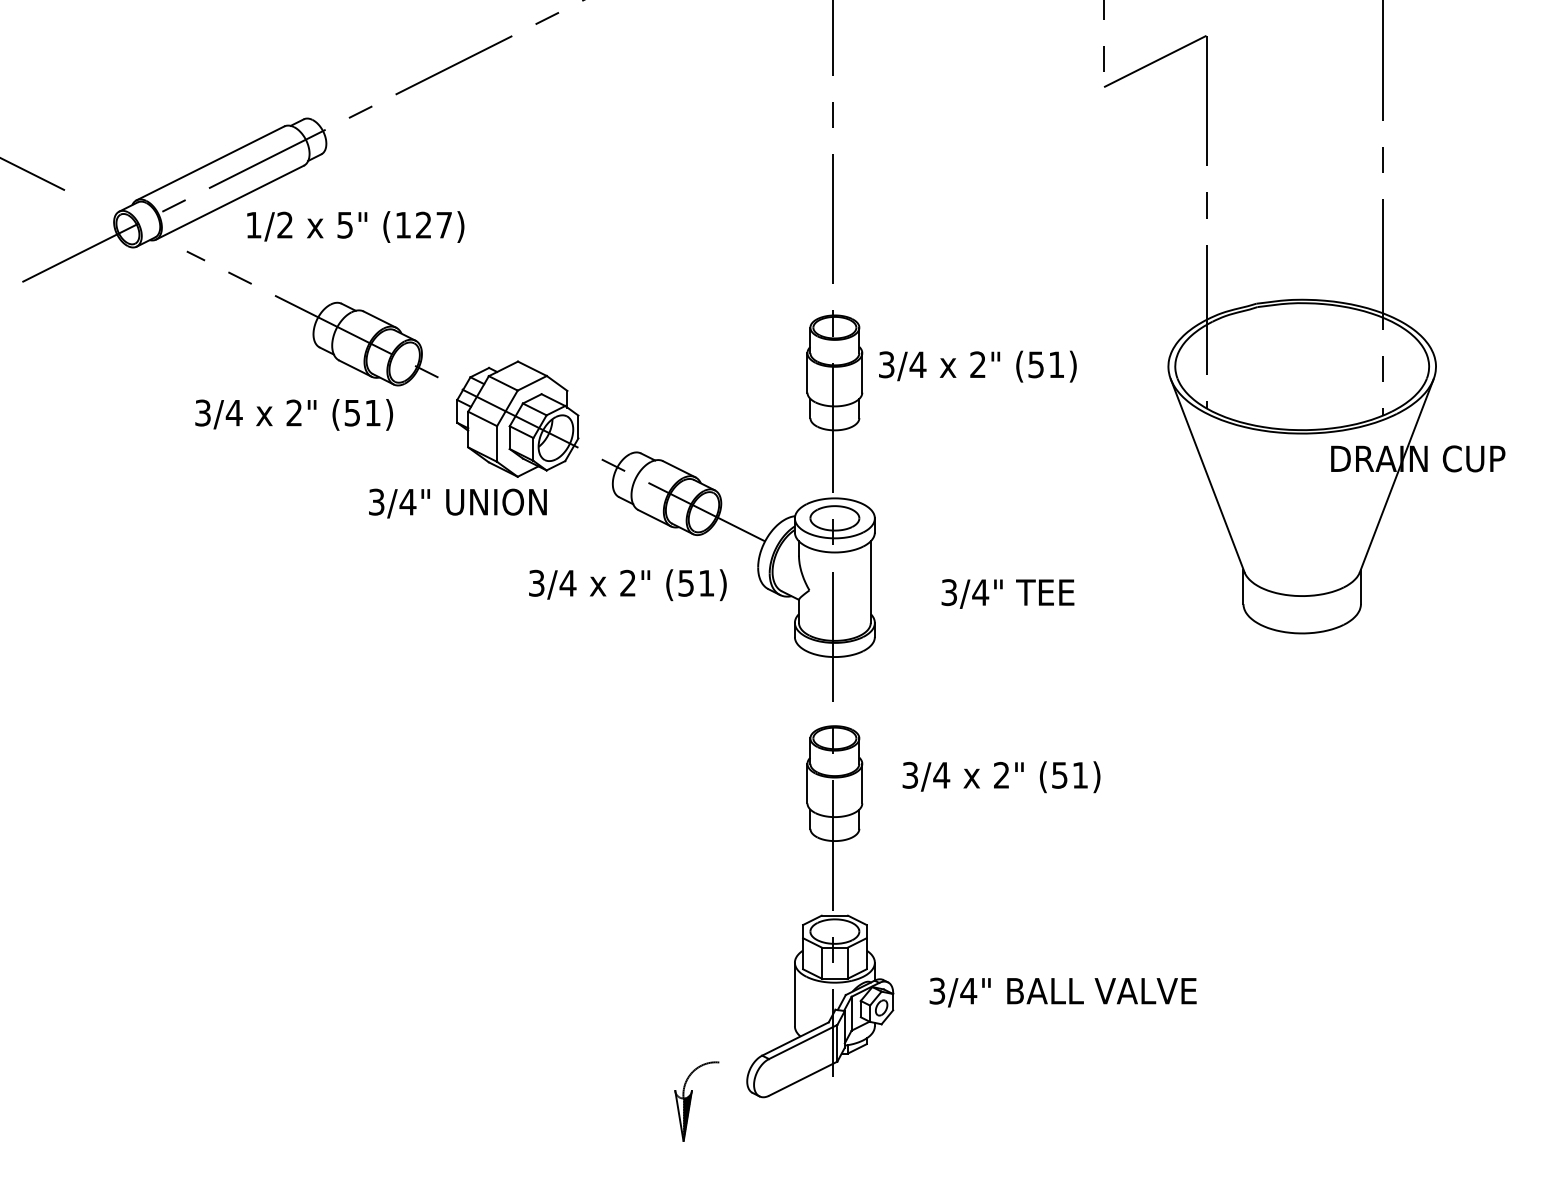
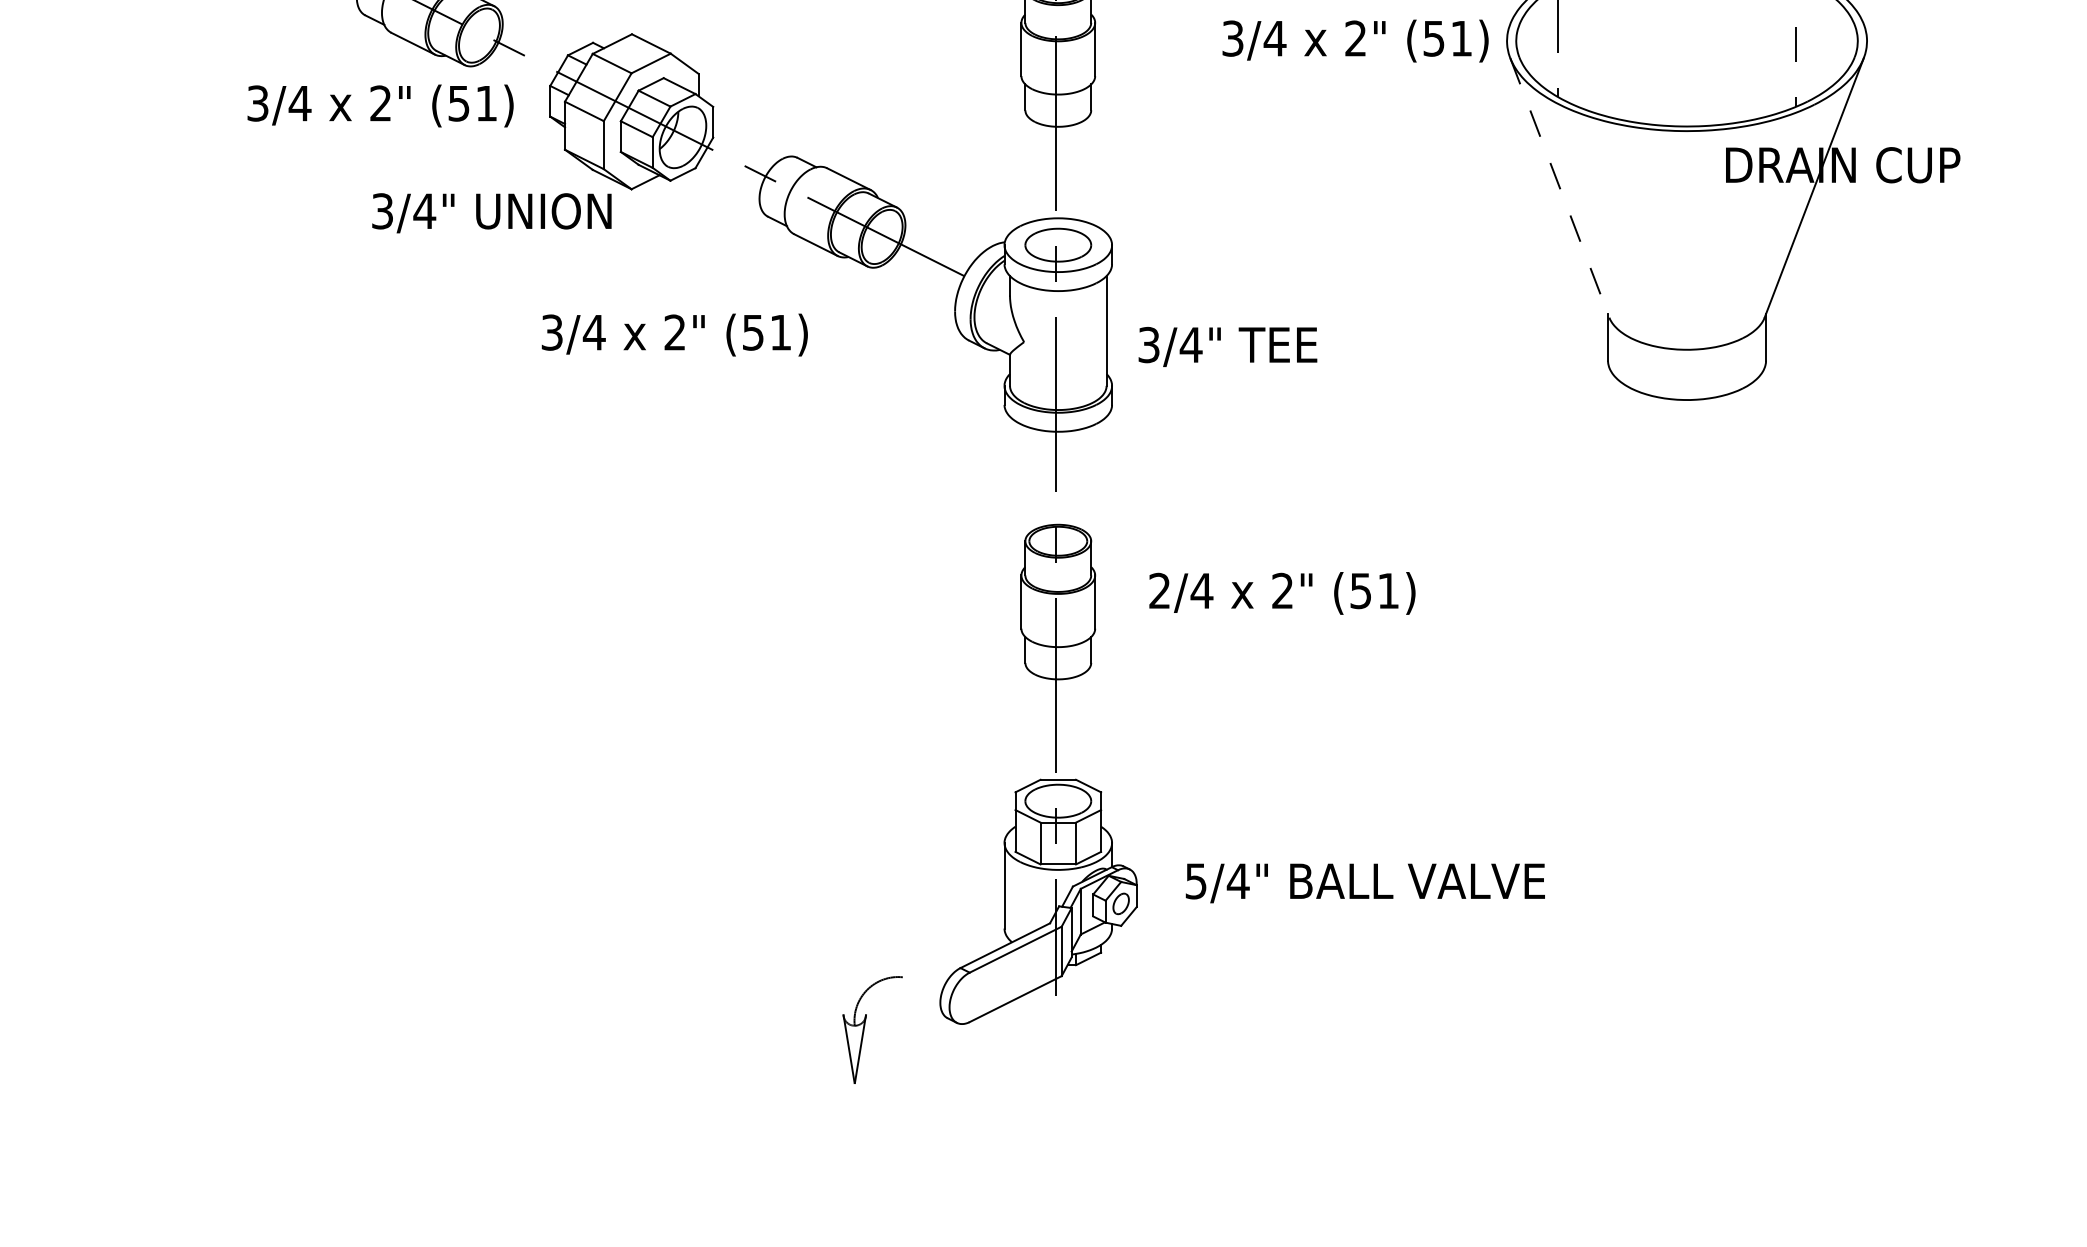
text: (977, 366) -> (1355, 40), moved
text: (293, 414) -> (379, 105), moved
line: (1207, 476) -> (1559, 188), solid -> dashed
text: (457, 503) -> (491, 213), moved
text: (627, 585) -> (674, 335), moved
text: (1007, 593) -> (1227, 346), moved
text: (910, 775) -> (1160, 591), 3/4 -> 2/4
text: (937, 990) -> (1196, 880), 3/4" -> 5/4"
hatch: (687, 1117) -> (860, 1051), removed

